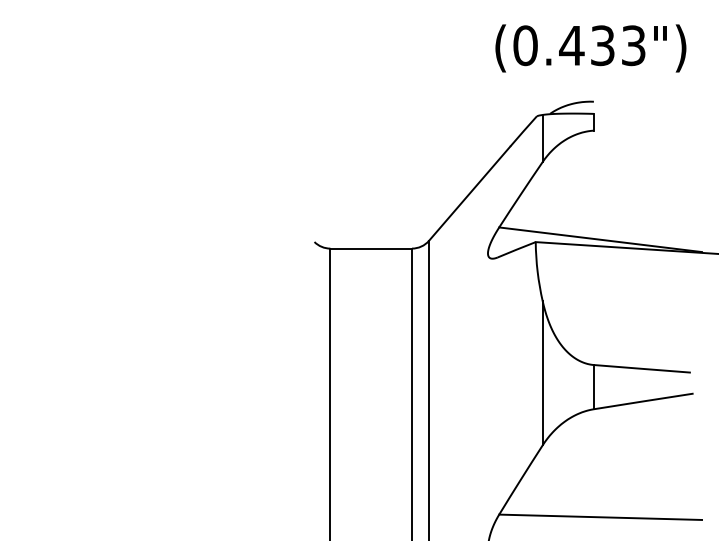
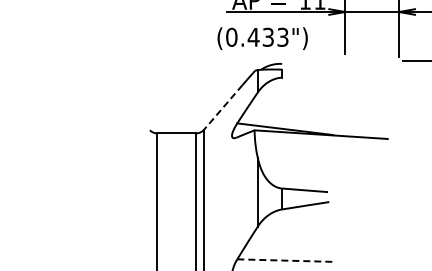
text: (590, 48) -> (262, 38), moved
line: (467, 193) -> (222, 107), solid -> dashed
line: (601, 517) -> (285, 260), solid -> dashed

